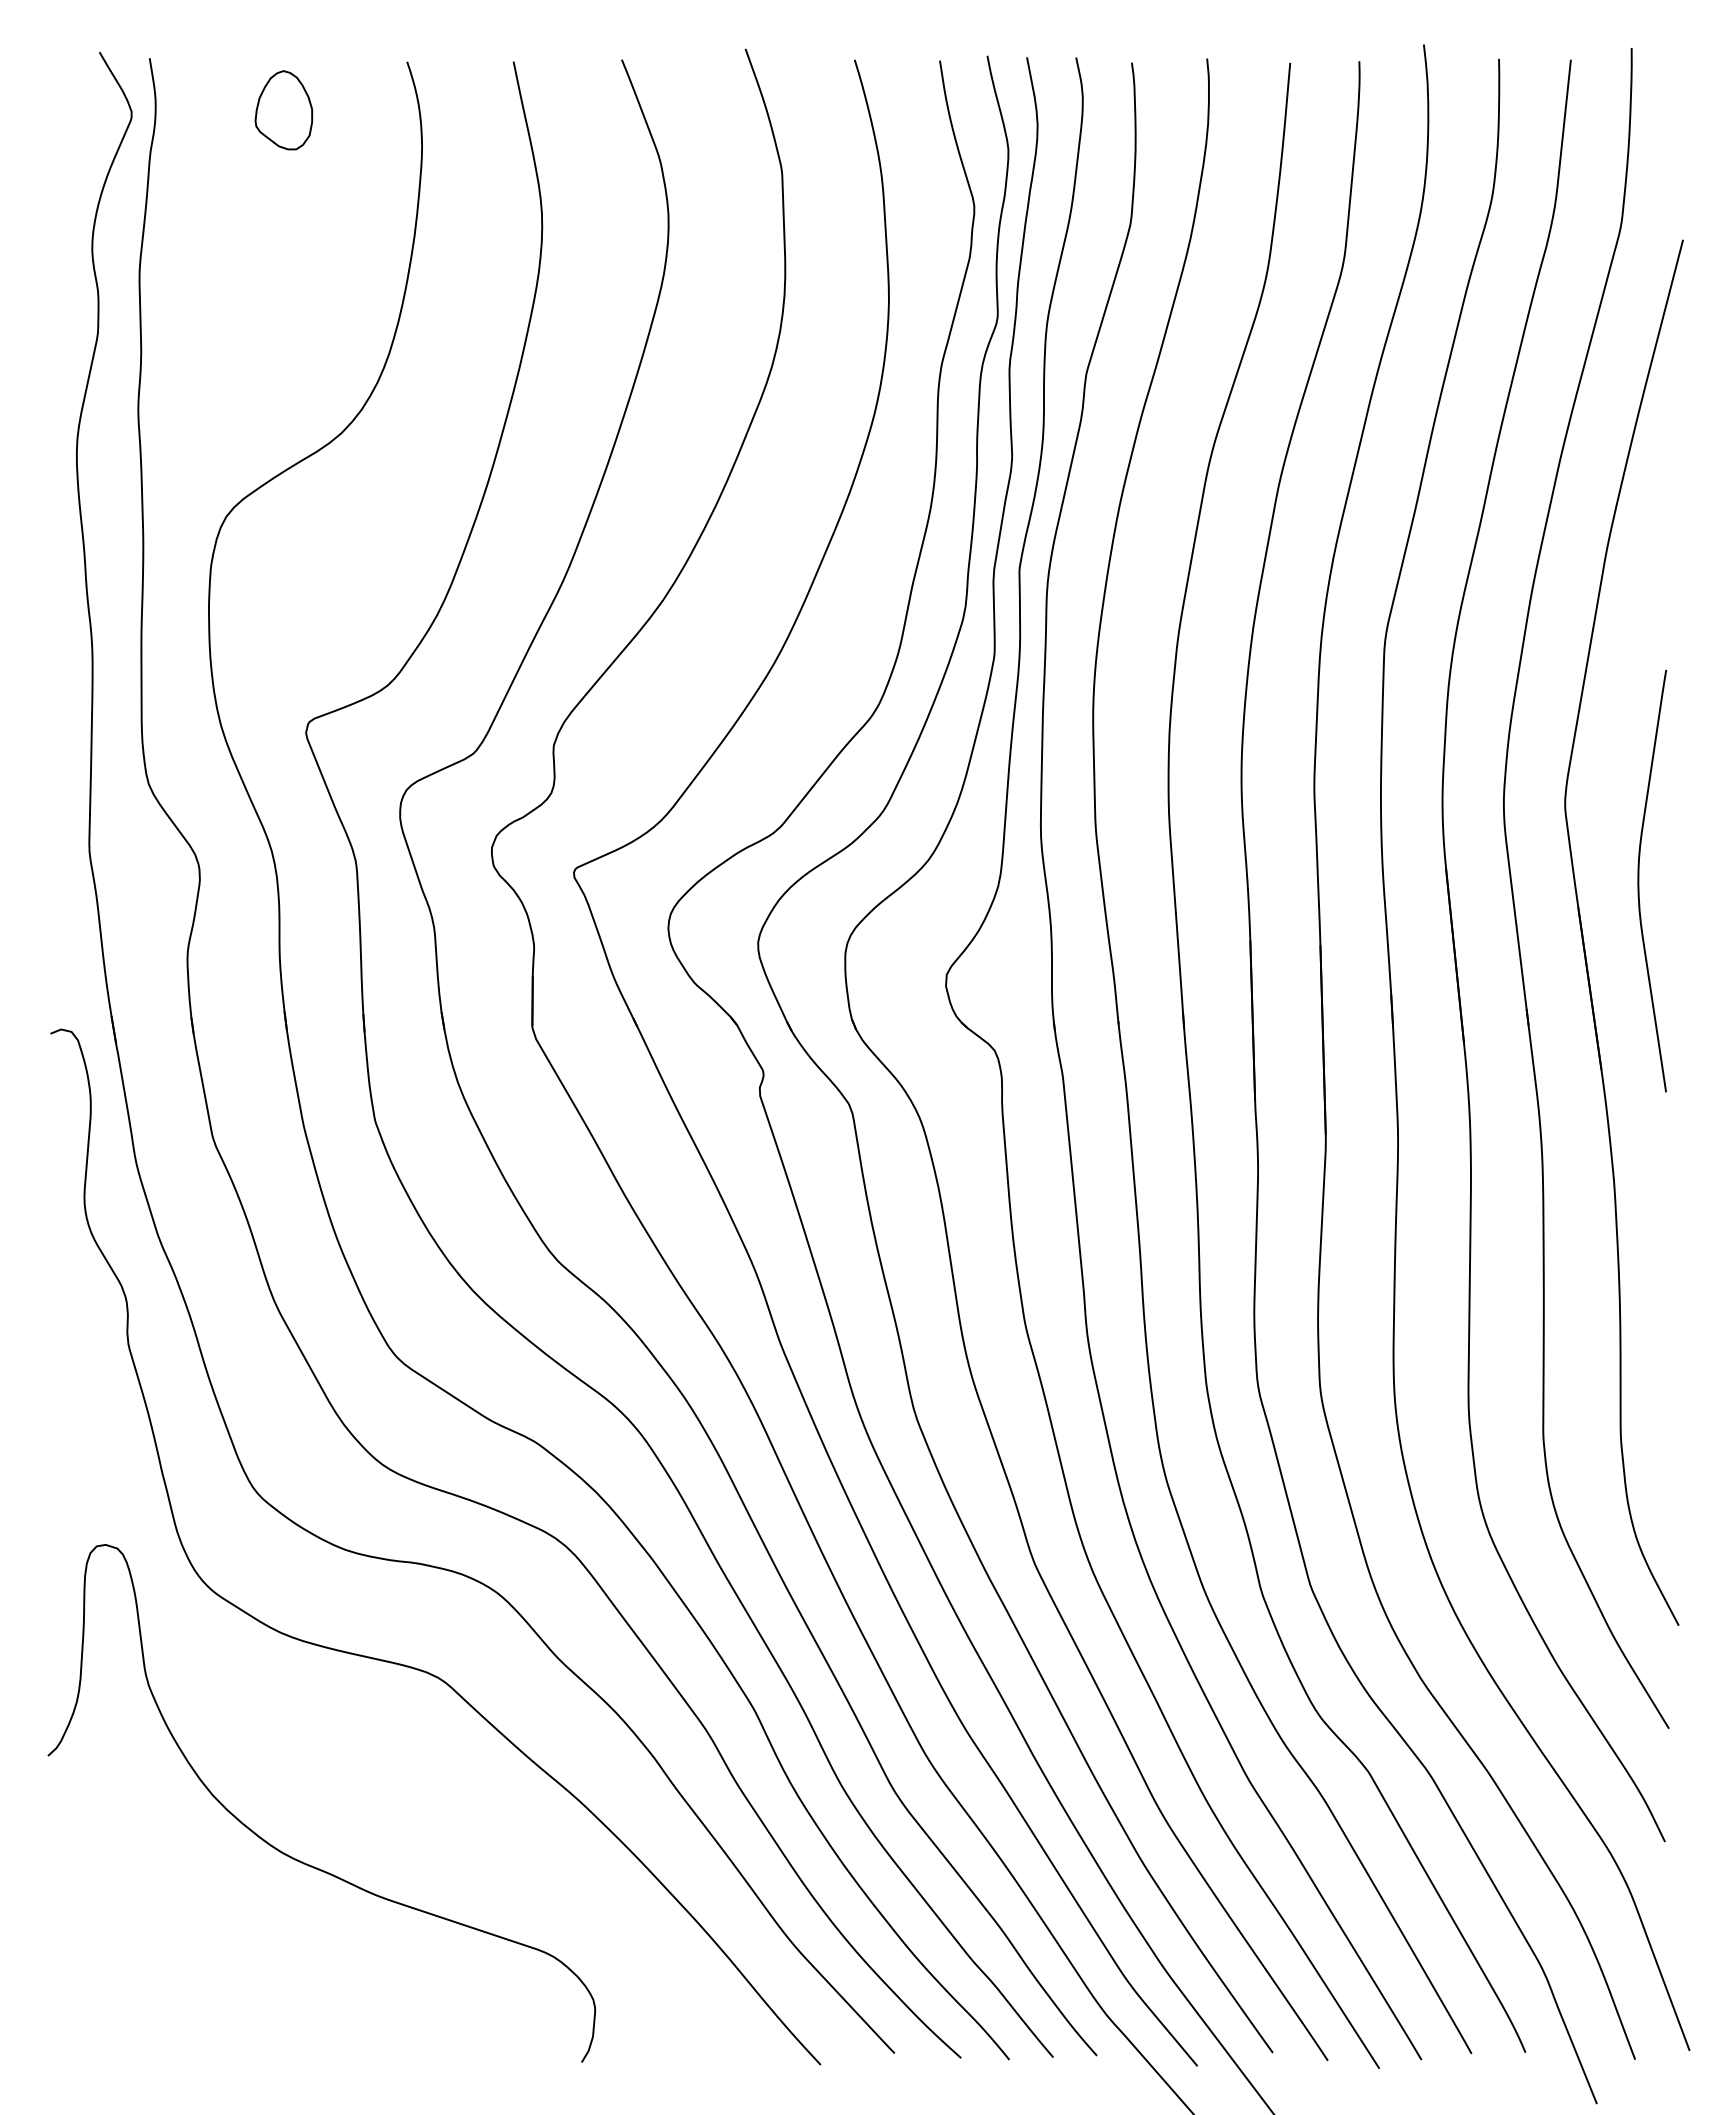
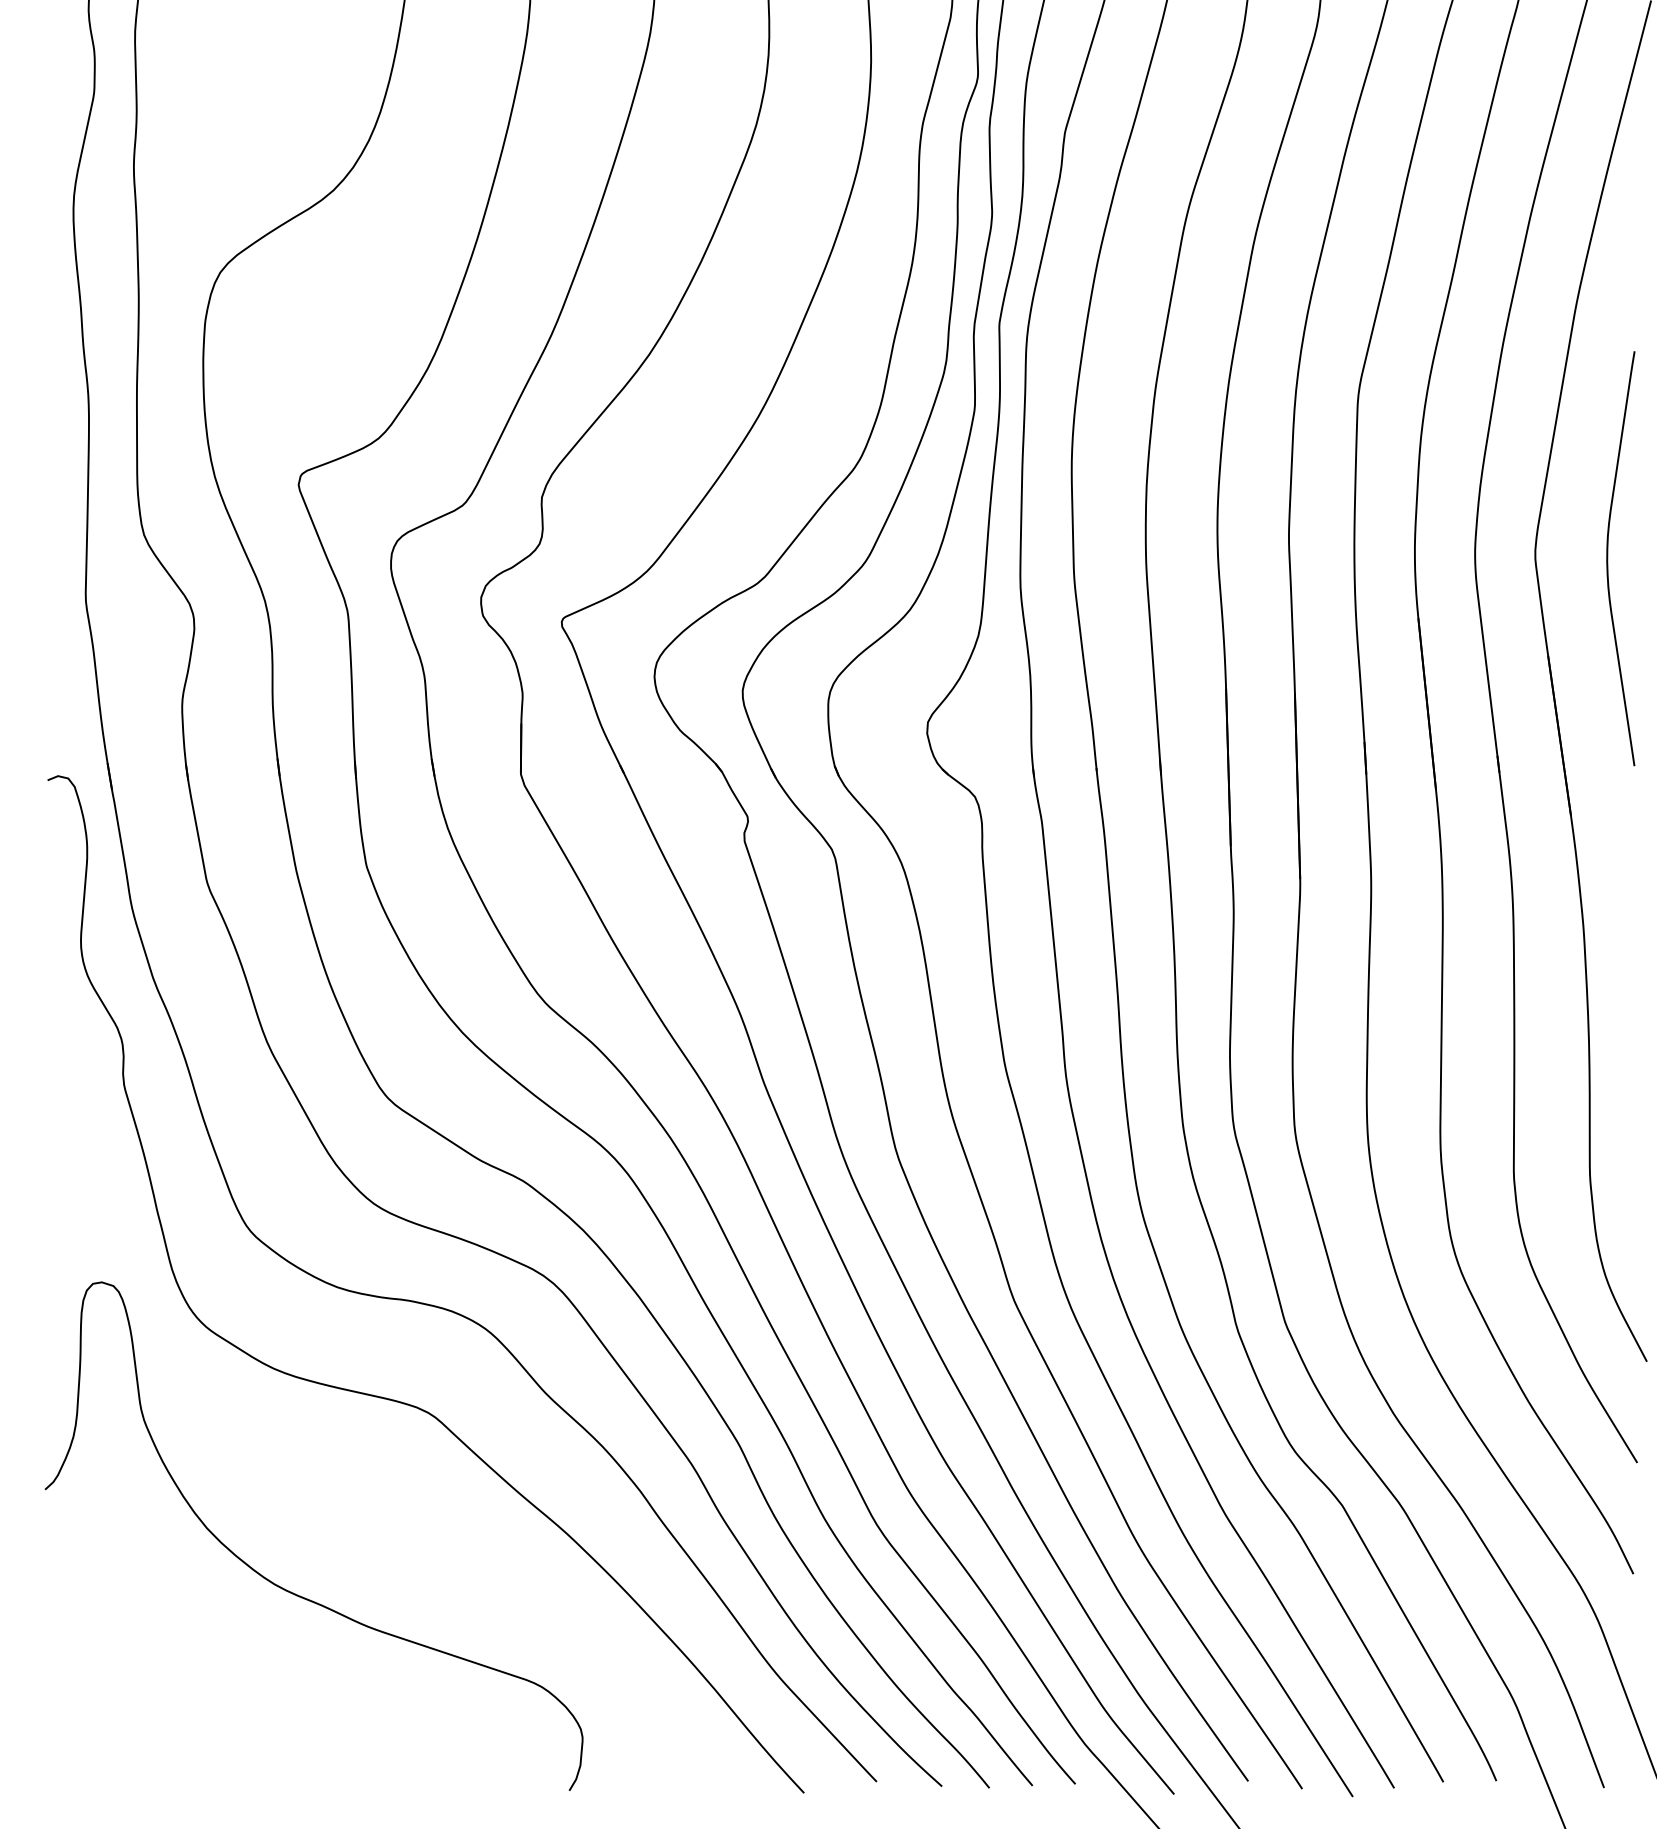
curve: (1639, 881) -> (1608, 559), moved

